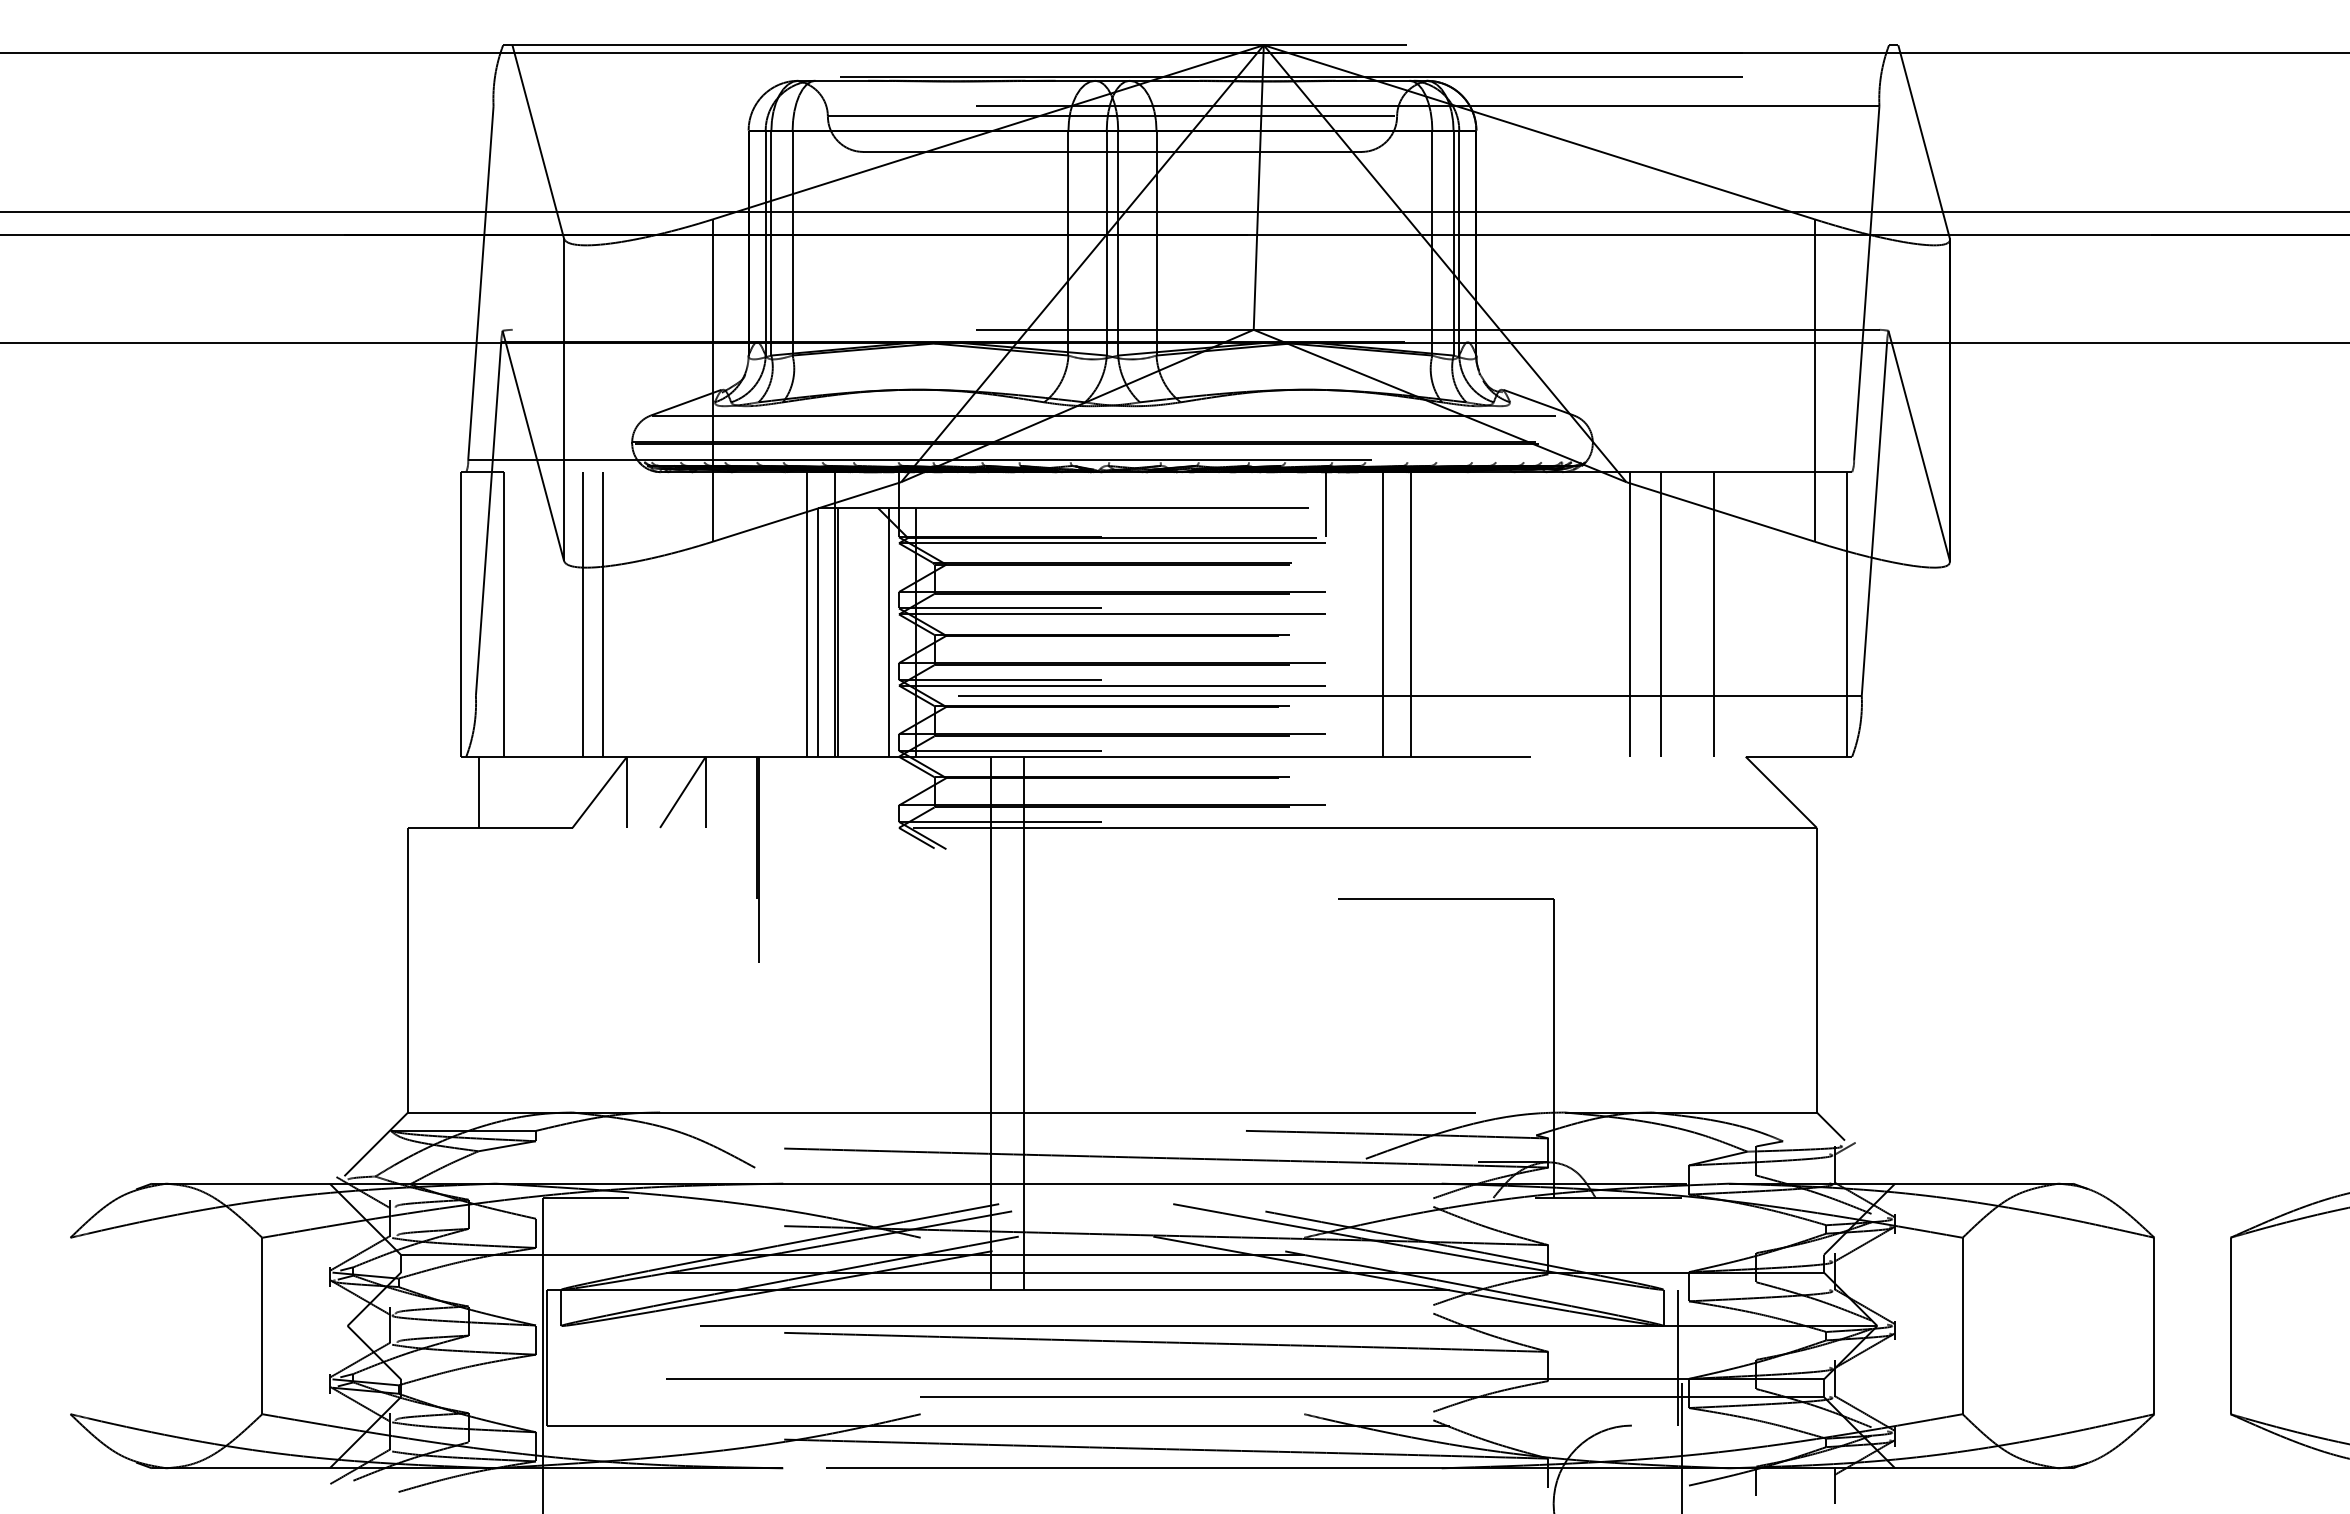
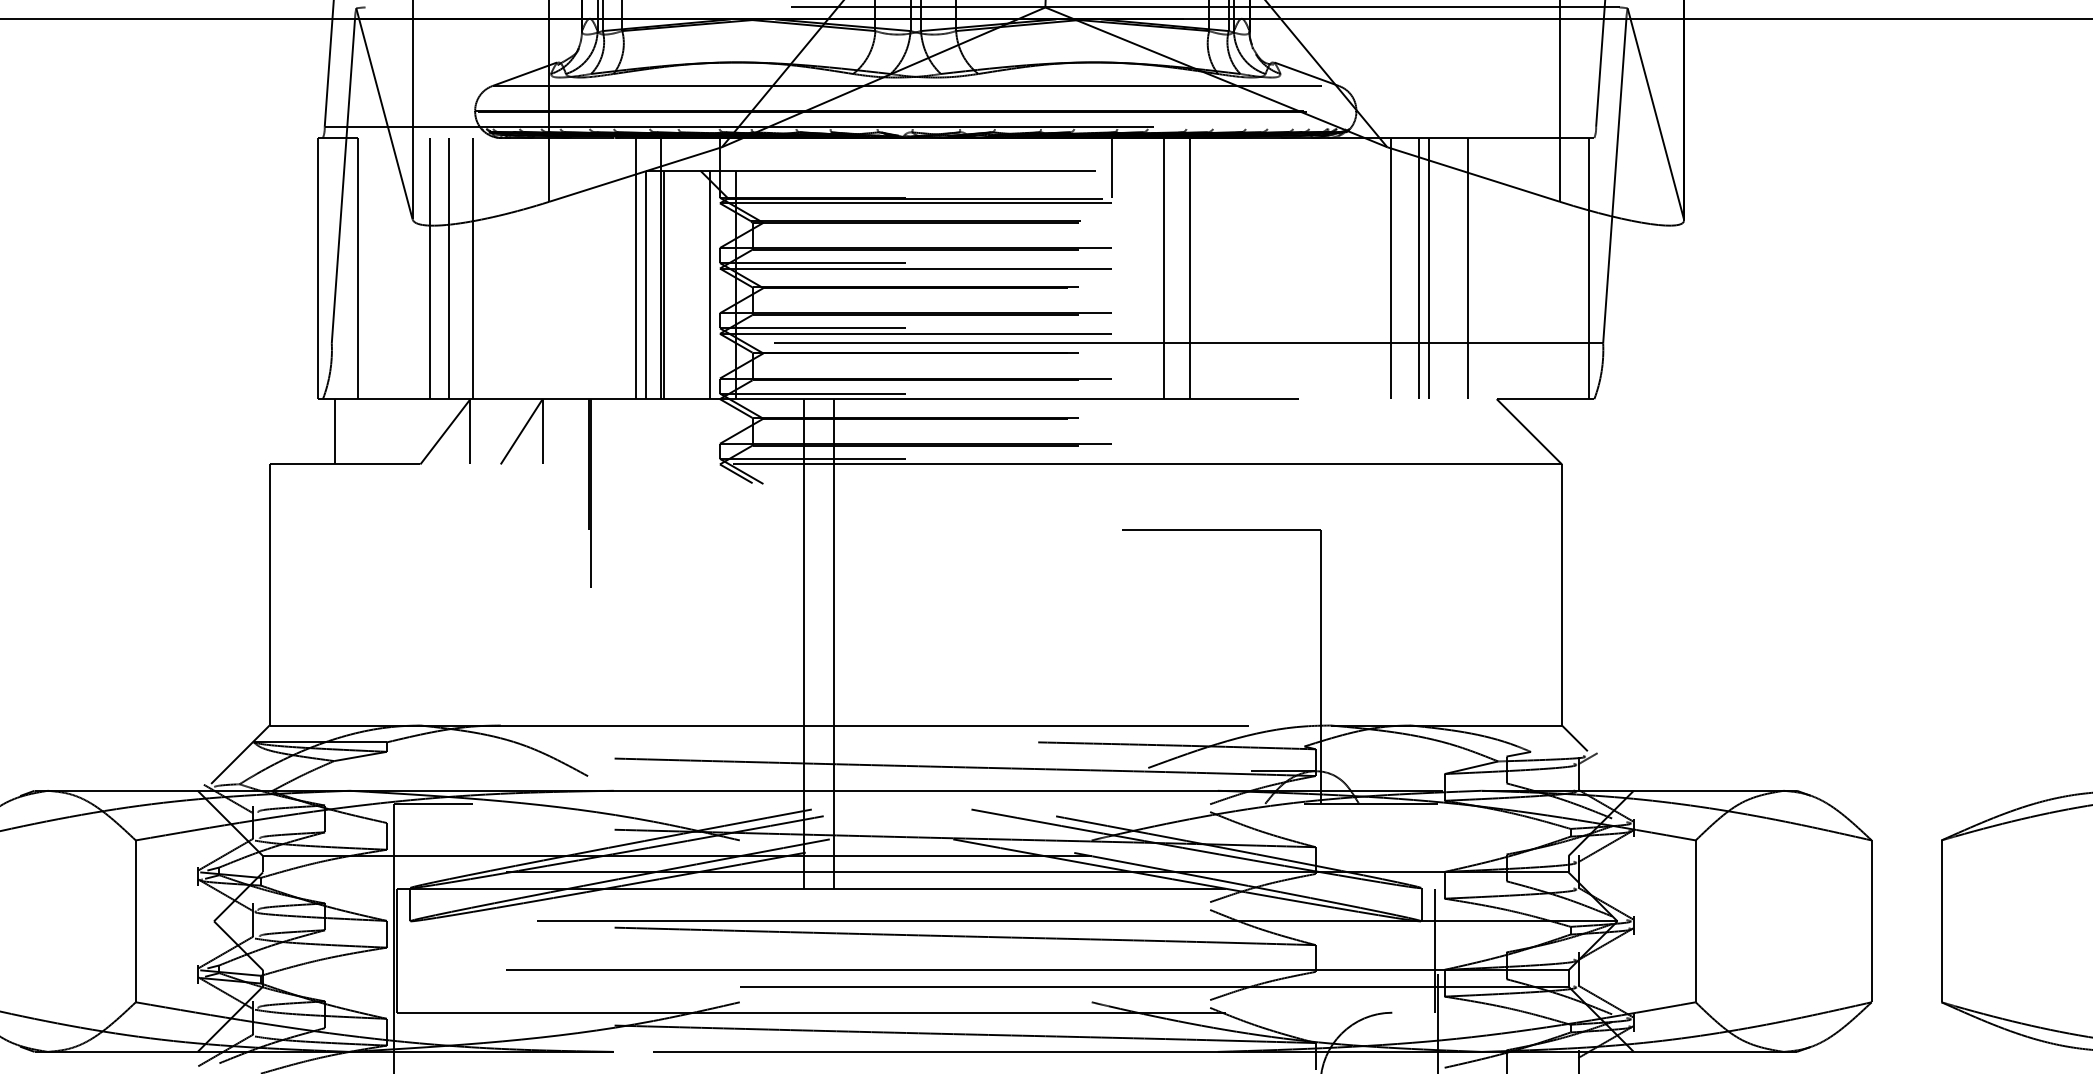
line: (629, 614) -> (472, 268), added
line: (1671, 614) -> (1428, 268), added

